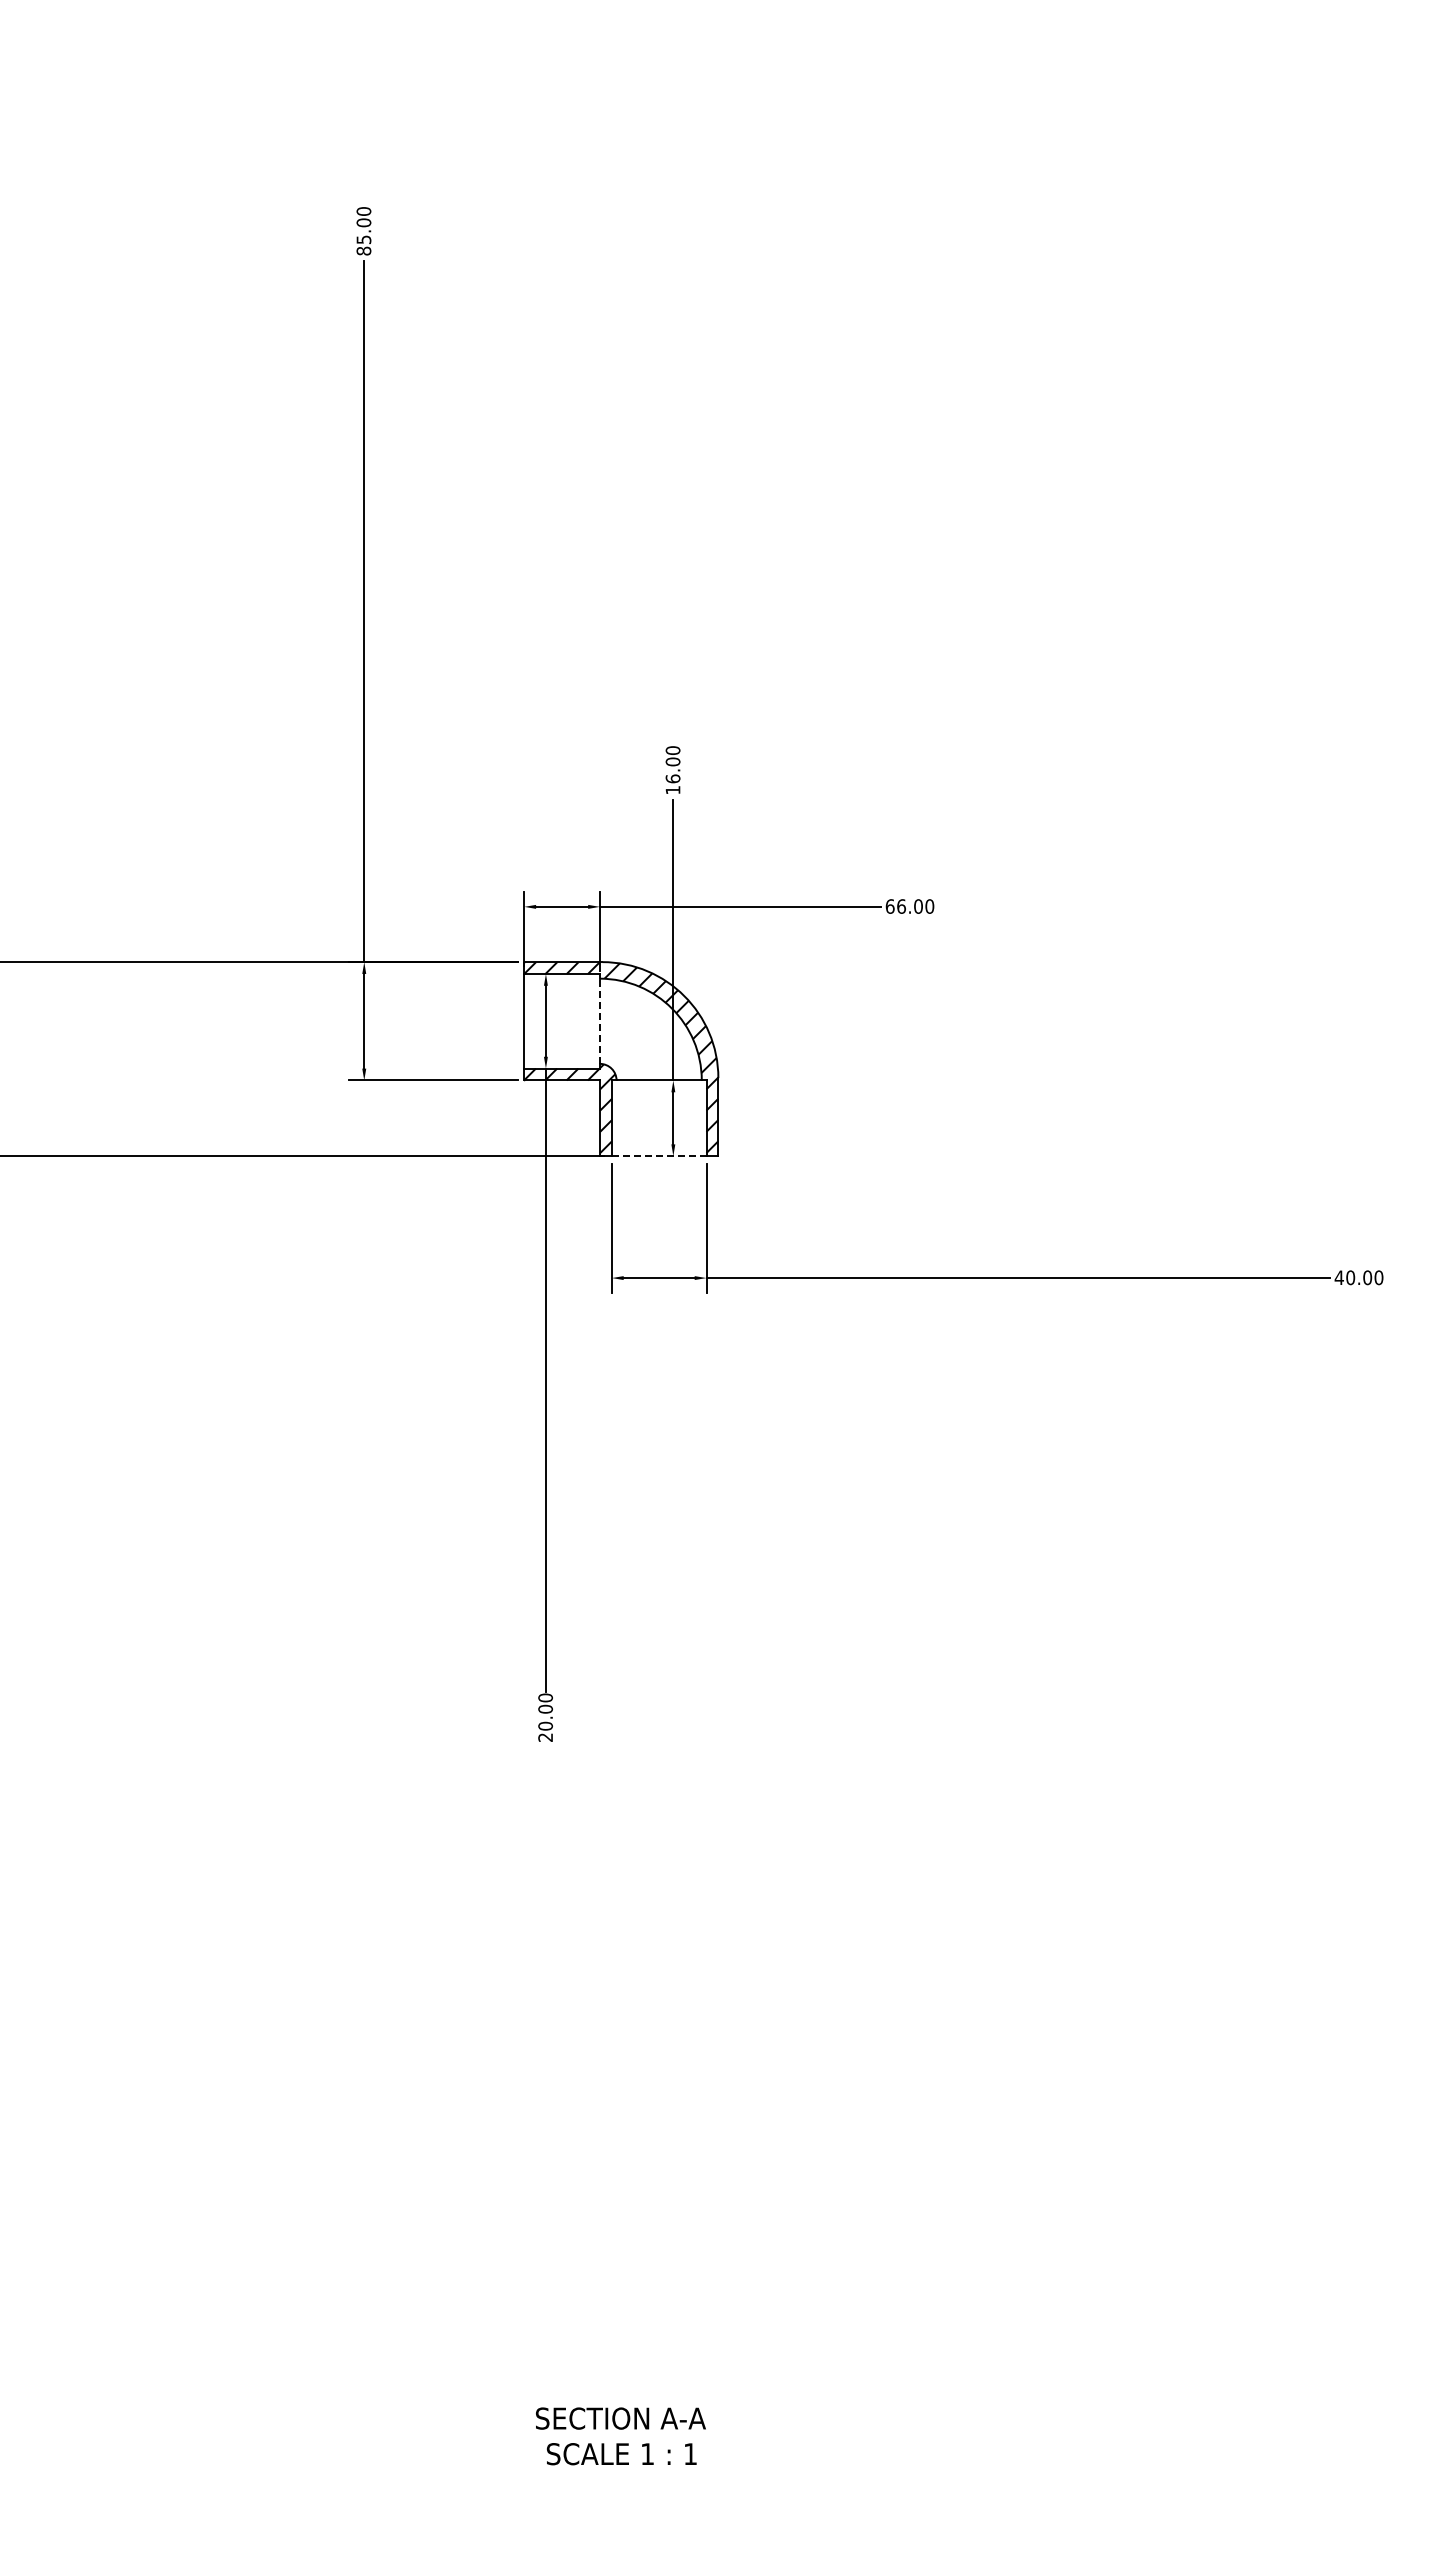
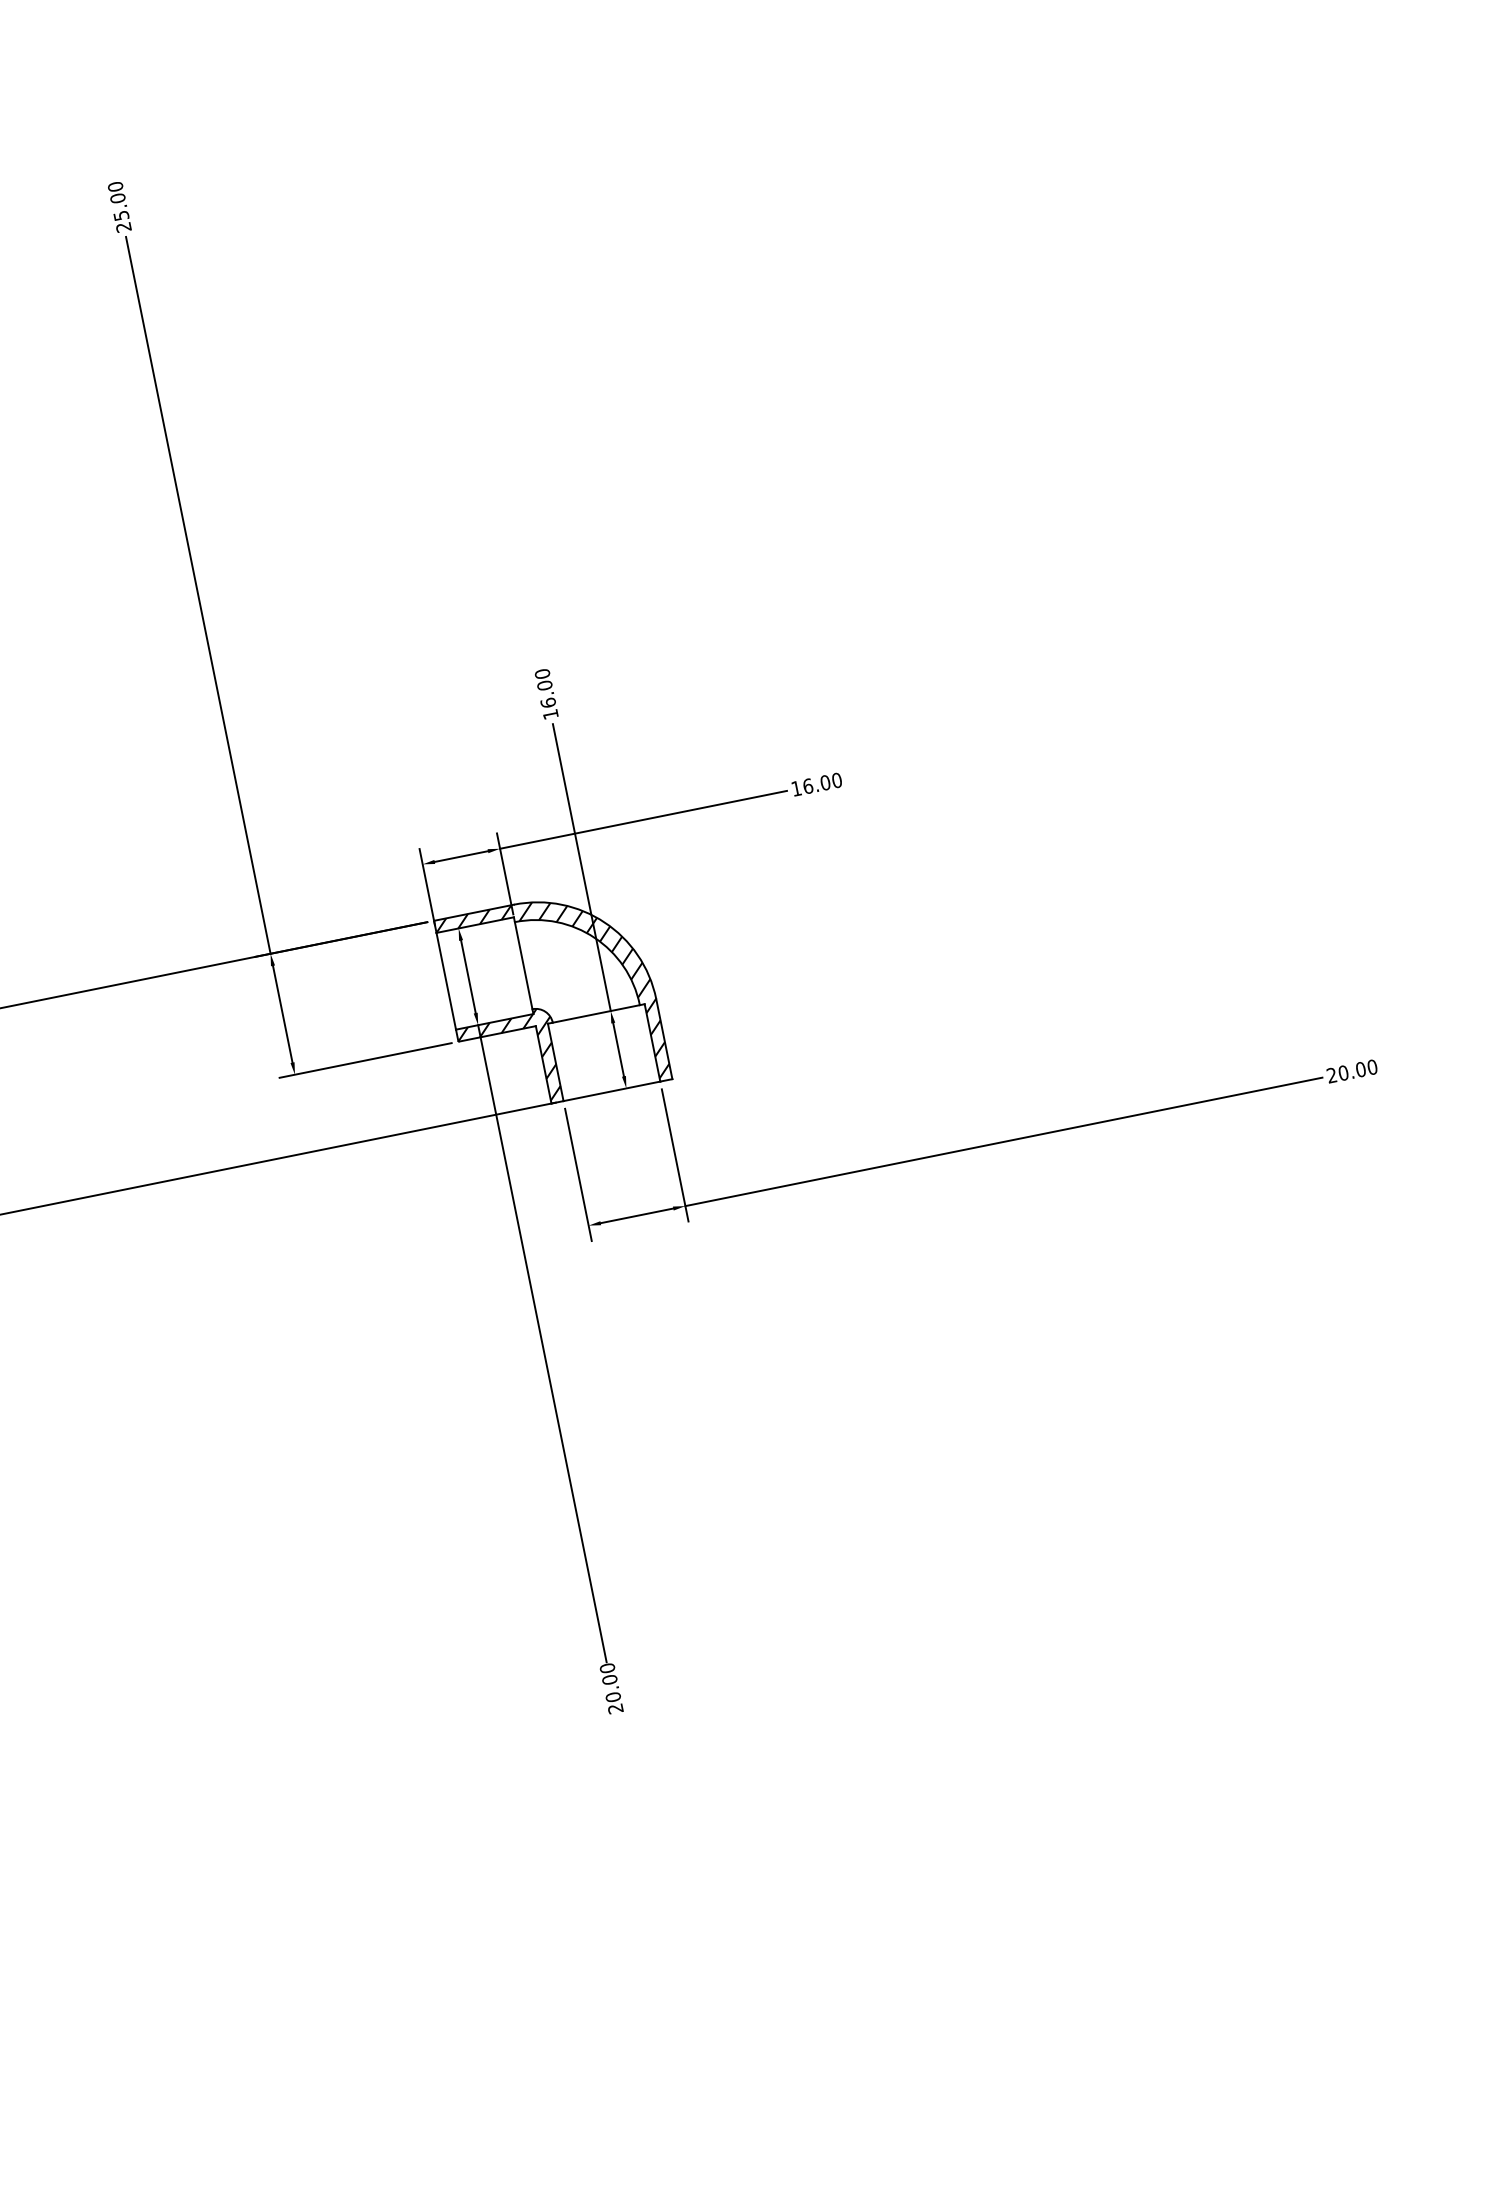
text: (363, 250) -> (123, 226), 85.00 -> 25.00
text: (889, 906) -> (795, 788), 66.00 -> 16.00
line: (600, 1021) -> (524, 965), dashed -> solid
line: (658, 1156) -> (611, 1091), dashed -> solid
text: (1338, 1277) -> (1331, 1075), 40.00 -> 20.00

